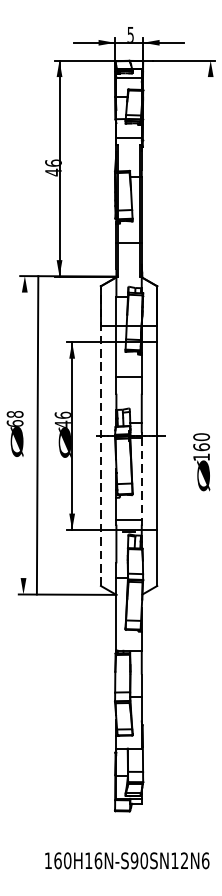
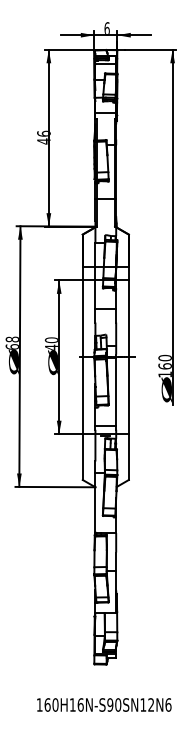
text: (129, 33) -> (106, 27), 5 -> 6
line: (210, 277) -> (172, 227), added
text: (61, 414) -> (50, 339), 46 -> 40
line: (37, 435) -> (19, 356), moved
line: (100, 436) -> (82, 357), dashed -> solid
line: (142, 479) -> (116, 392), dashed -> solid

